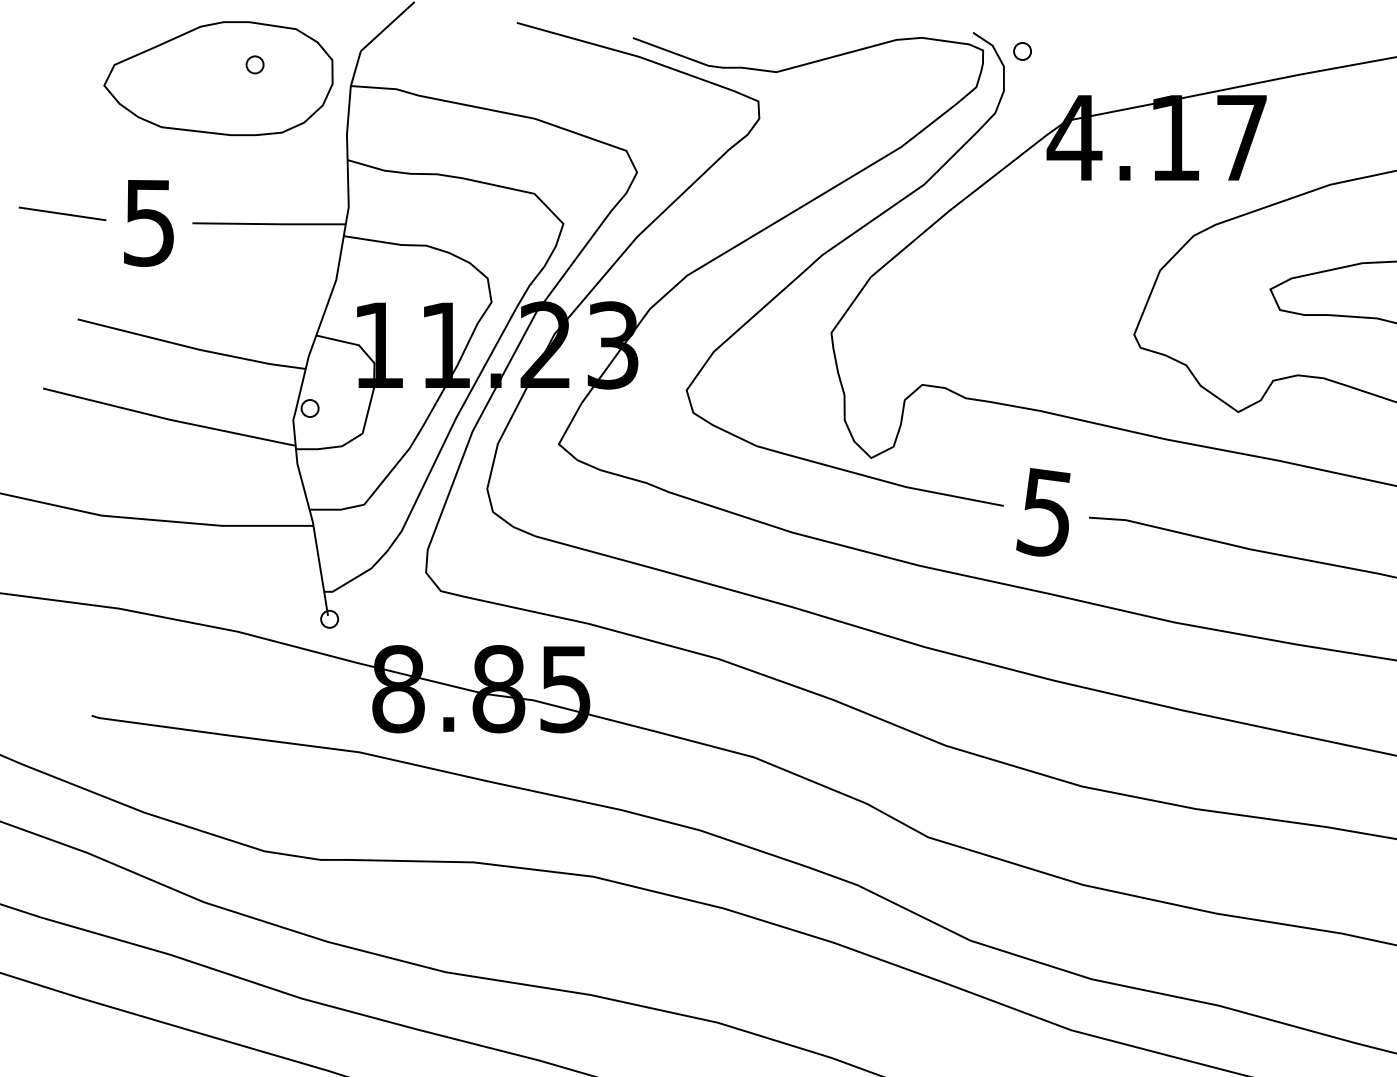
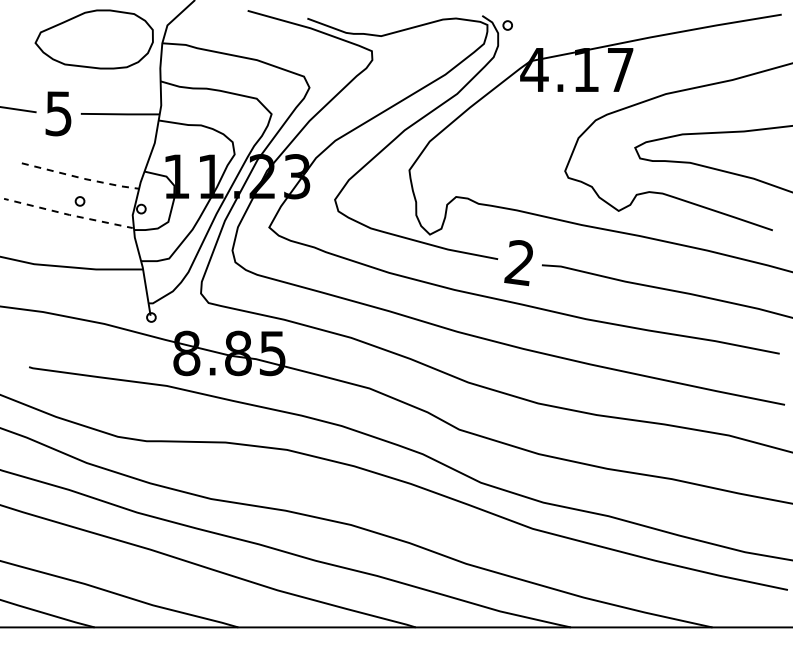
part: (253, 65) -> (79, 201), moved
line: (193, 348) -> (81, 178), solid -> dashed
line: (170, 418) -> (69, 214), solid -> dashed
text: (1043, 512) -> (518, 262), 5 -> 2

